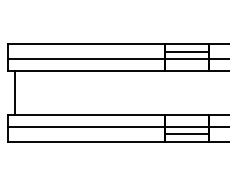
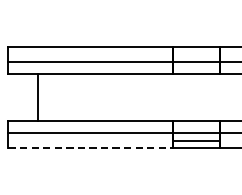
line: (186, 51) -> (196, 53), removed
line: (15, 92) -> (38, 96), moved
line: (86, 141) -> (91, 148), solid -> dashed

